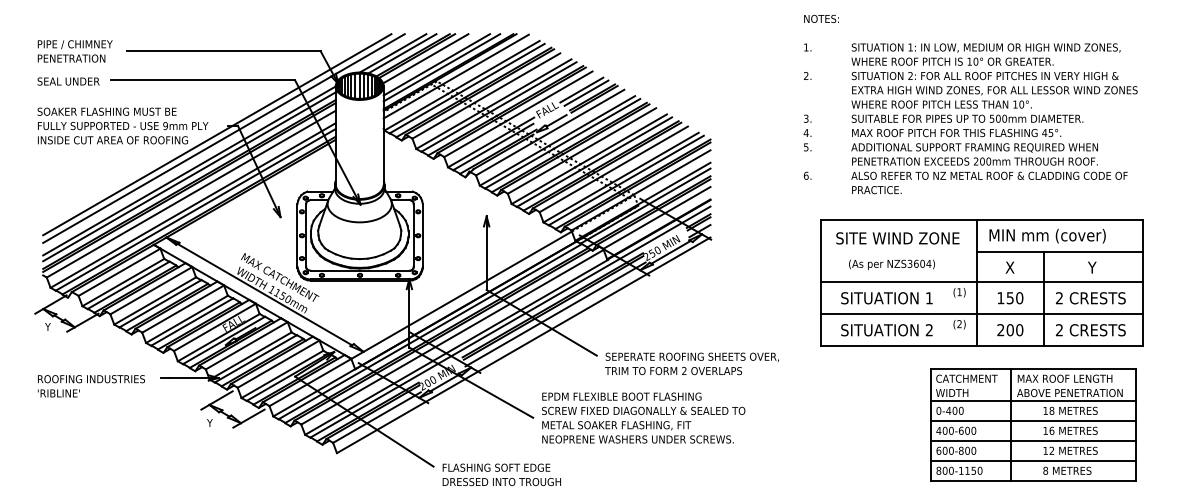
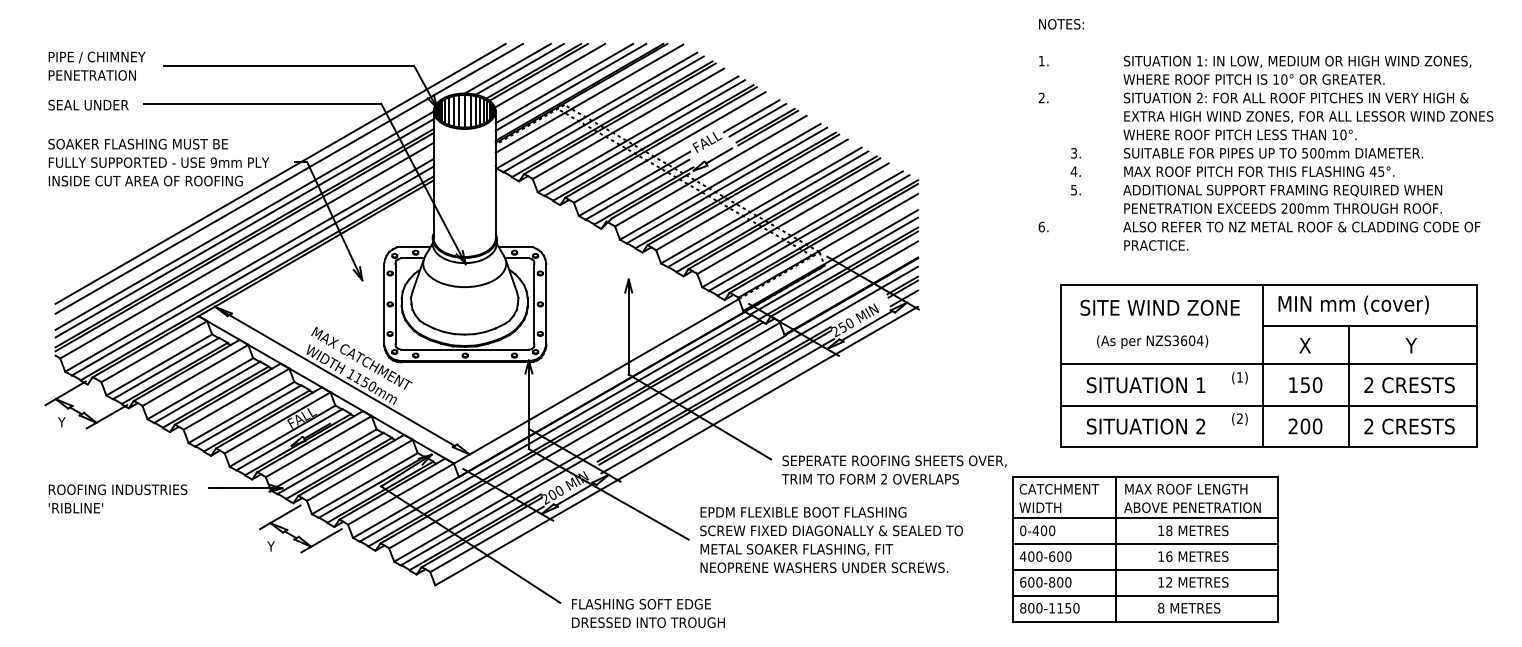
text: (994, 118) -> (1308, 152), moved
text: (807, 132) -> (1075, 171), moved
part: (1033, 424) -> (1145, 548), moved

